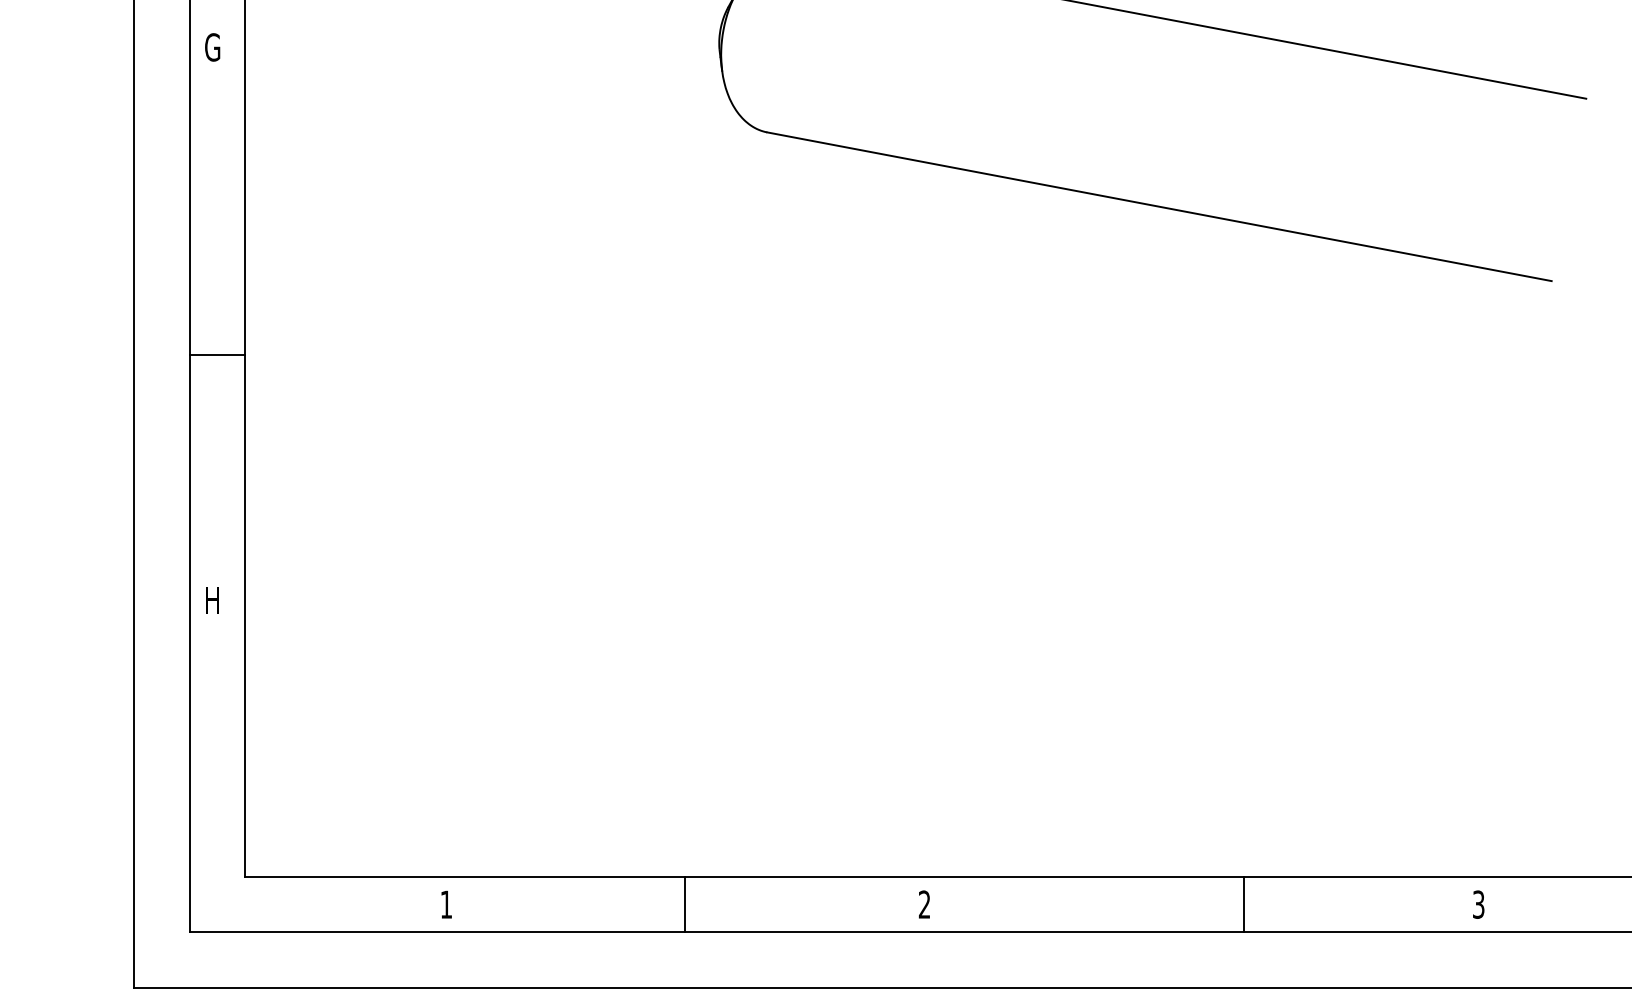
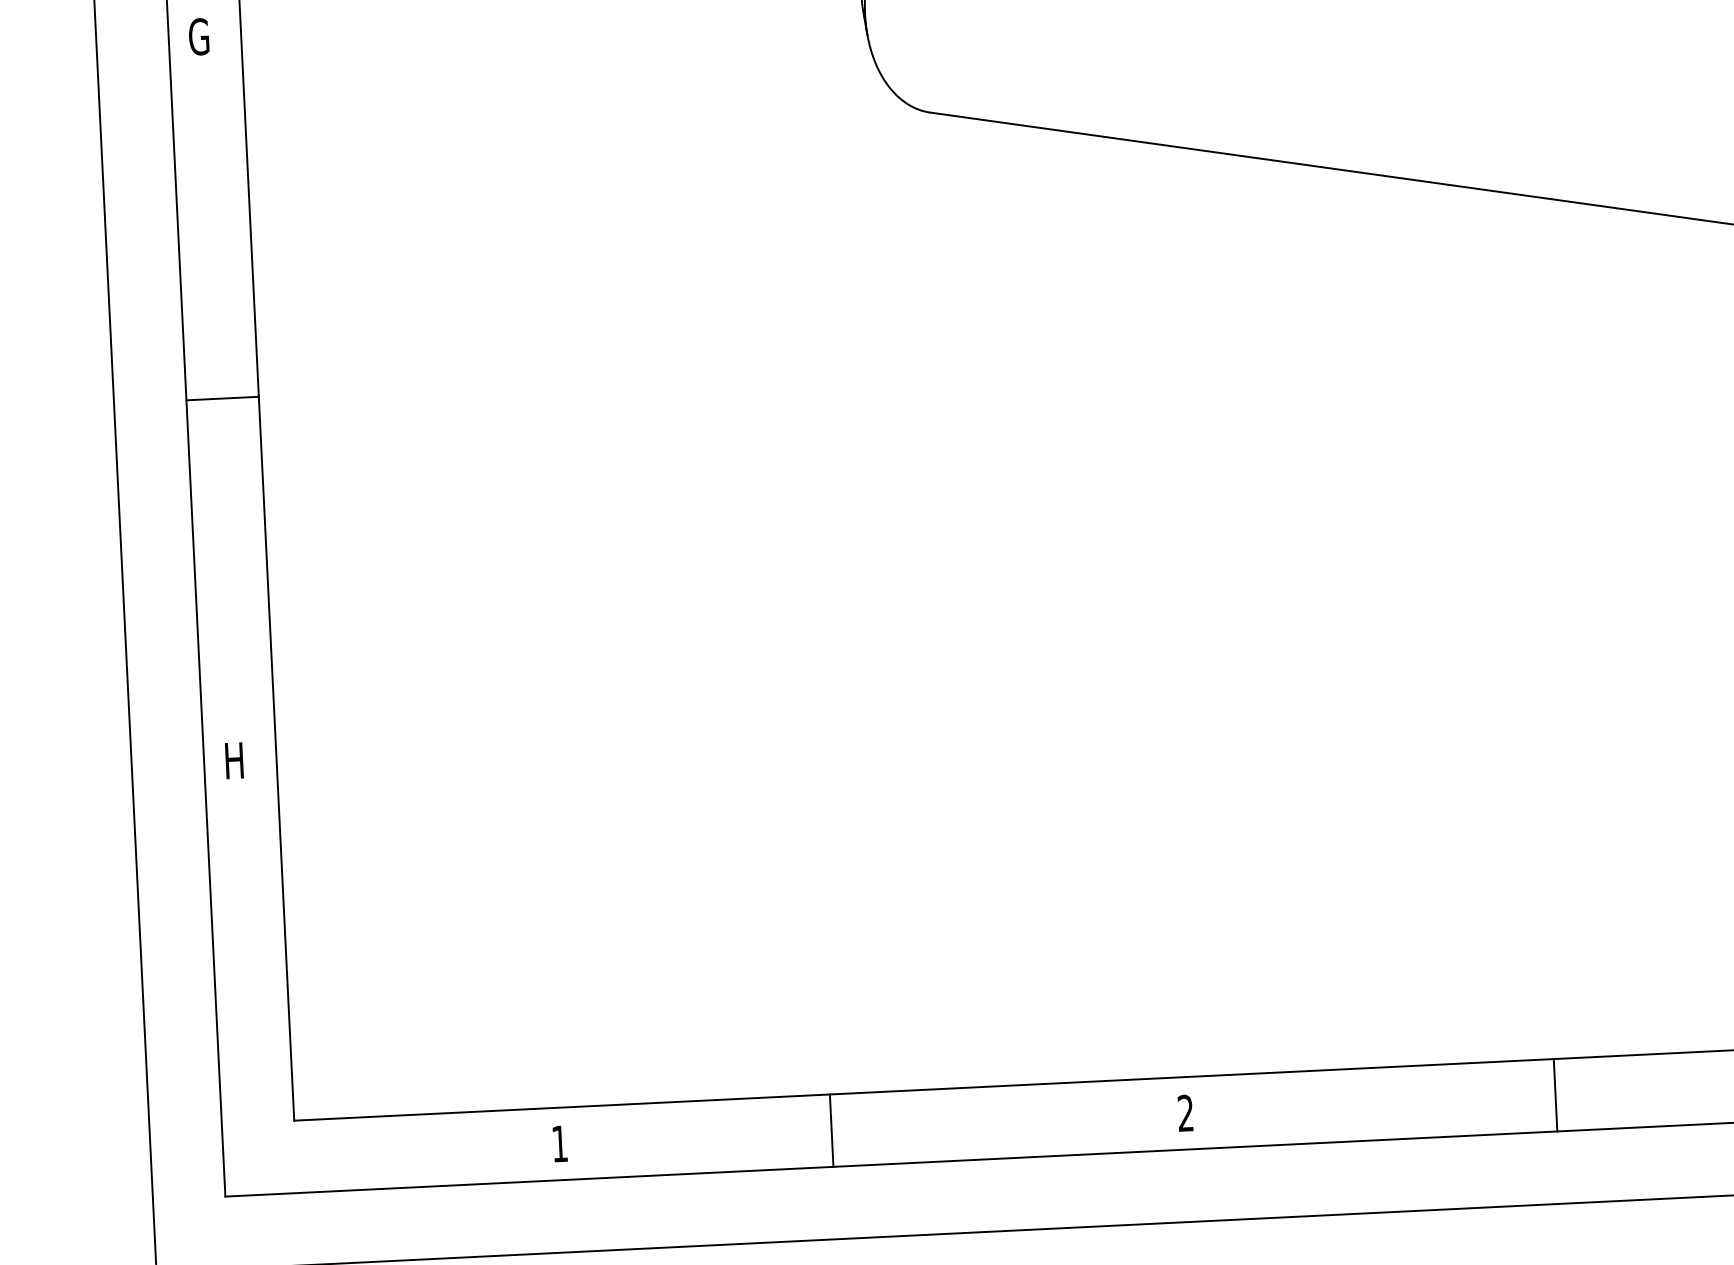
line: (216, 354) -> (221, 397), moved
line: (685, 904) -> (832, 1130), moved
line: (1244, 904) -> (1555, 1094), moved

